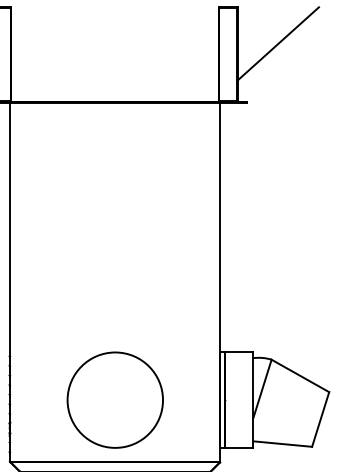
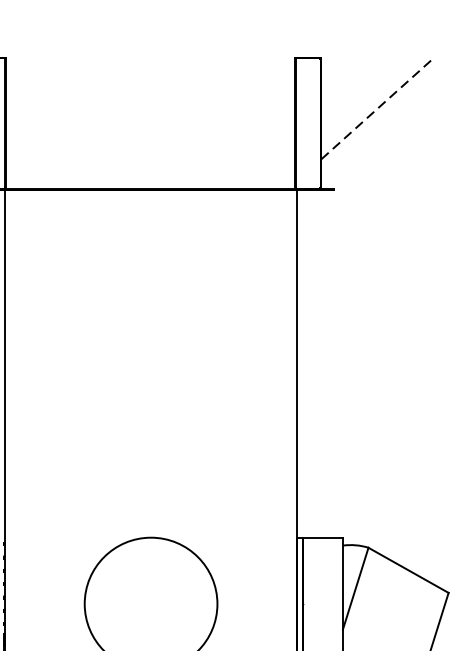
line: (278, 43) -> (378, 107), solid -> dashed

